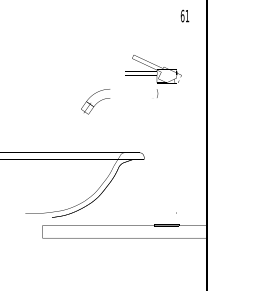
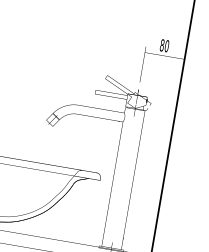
text: (184, 15) -> (164, 45), 61 -> 80

